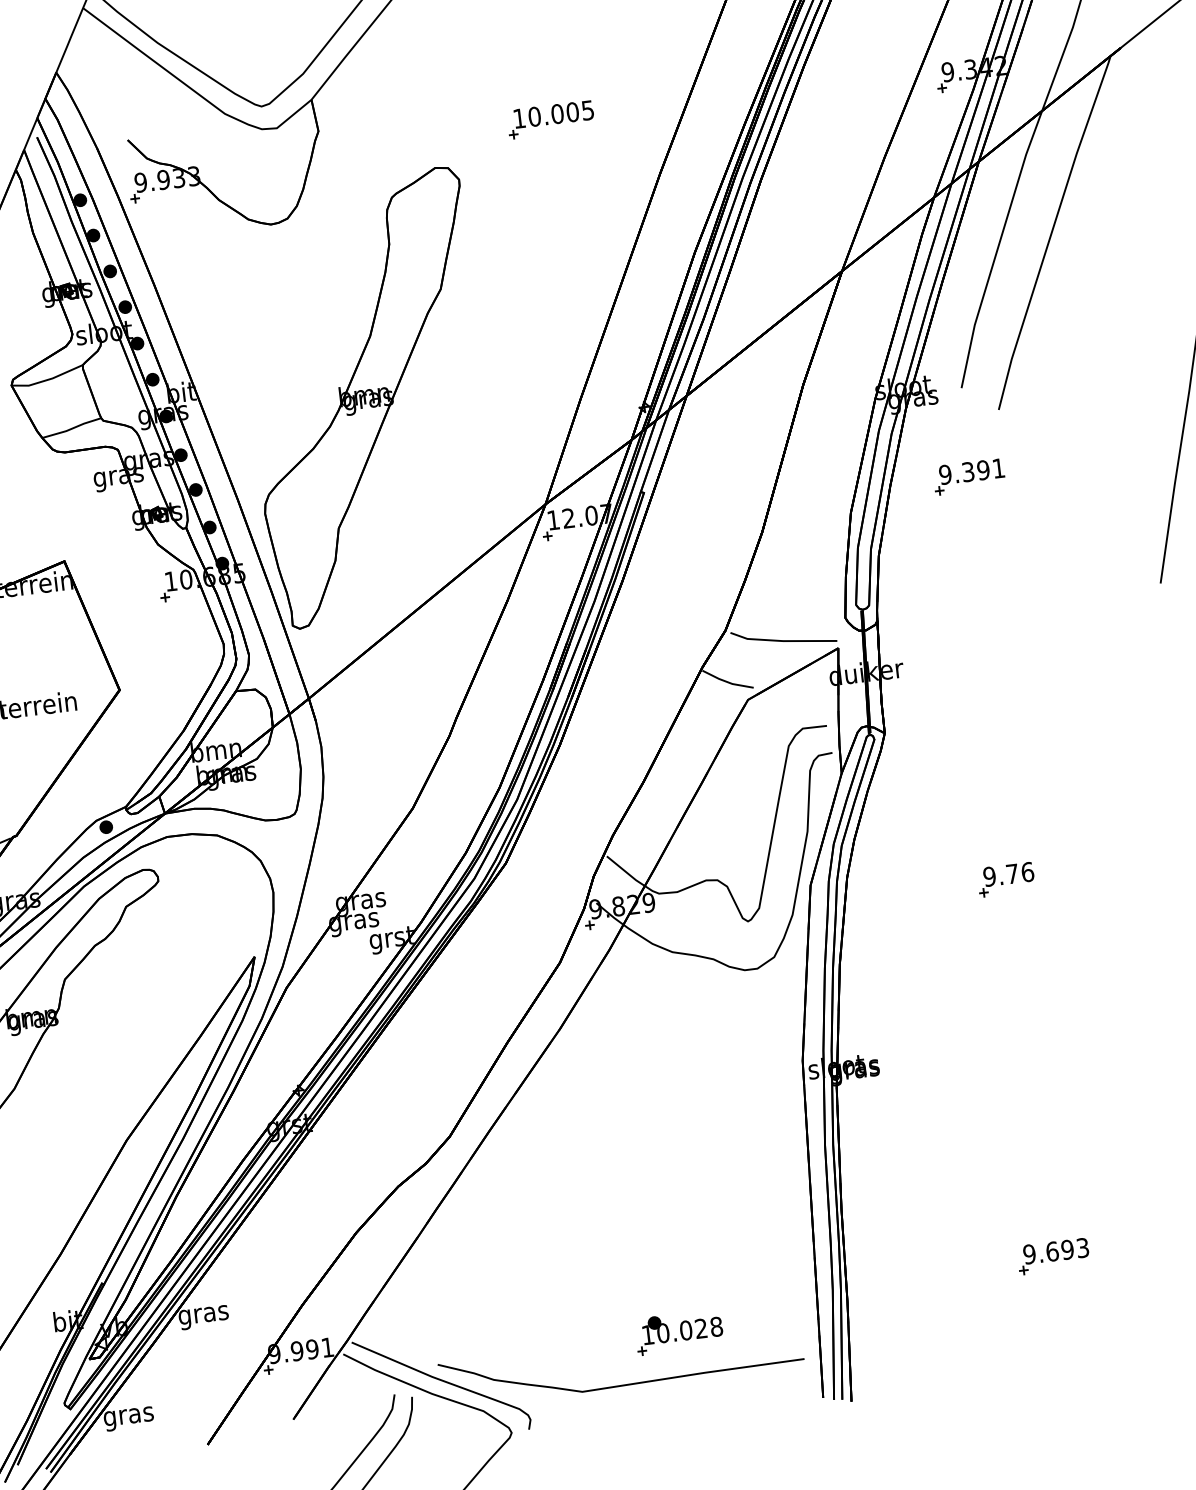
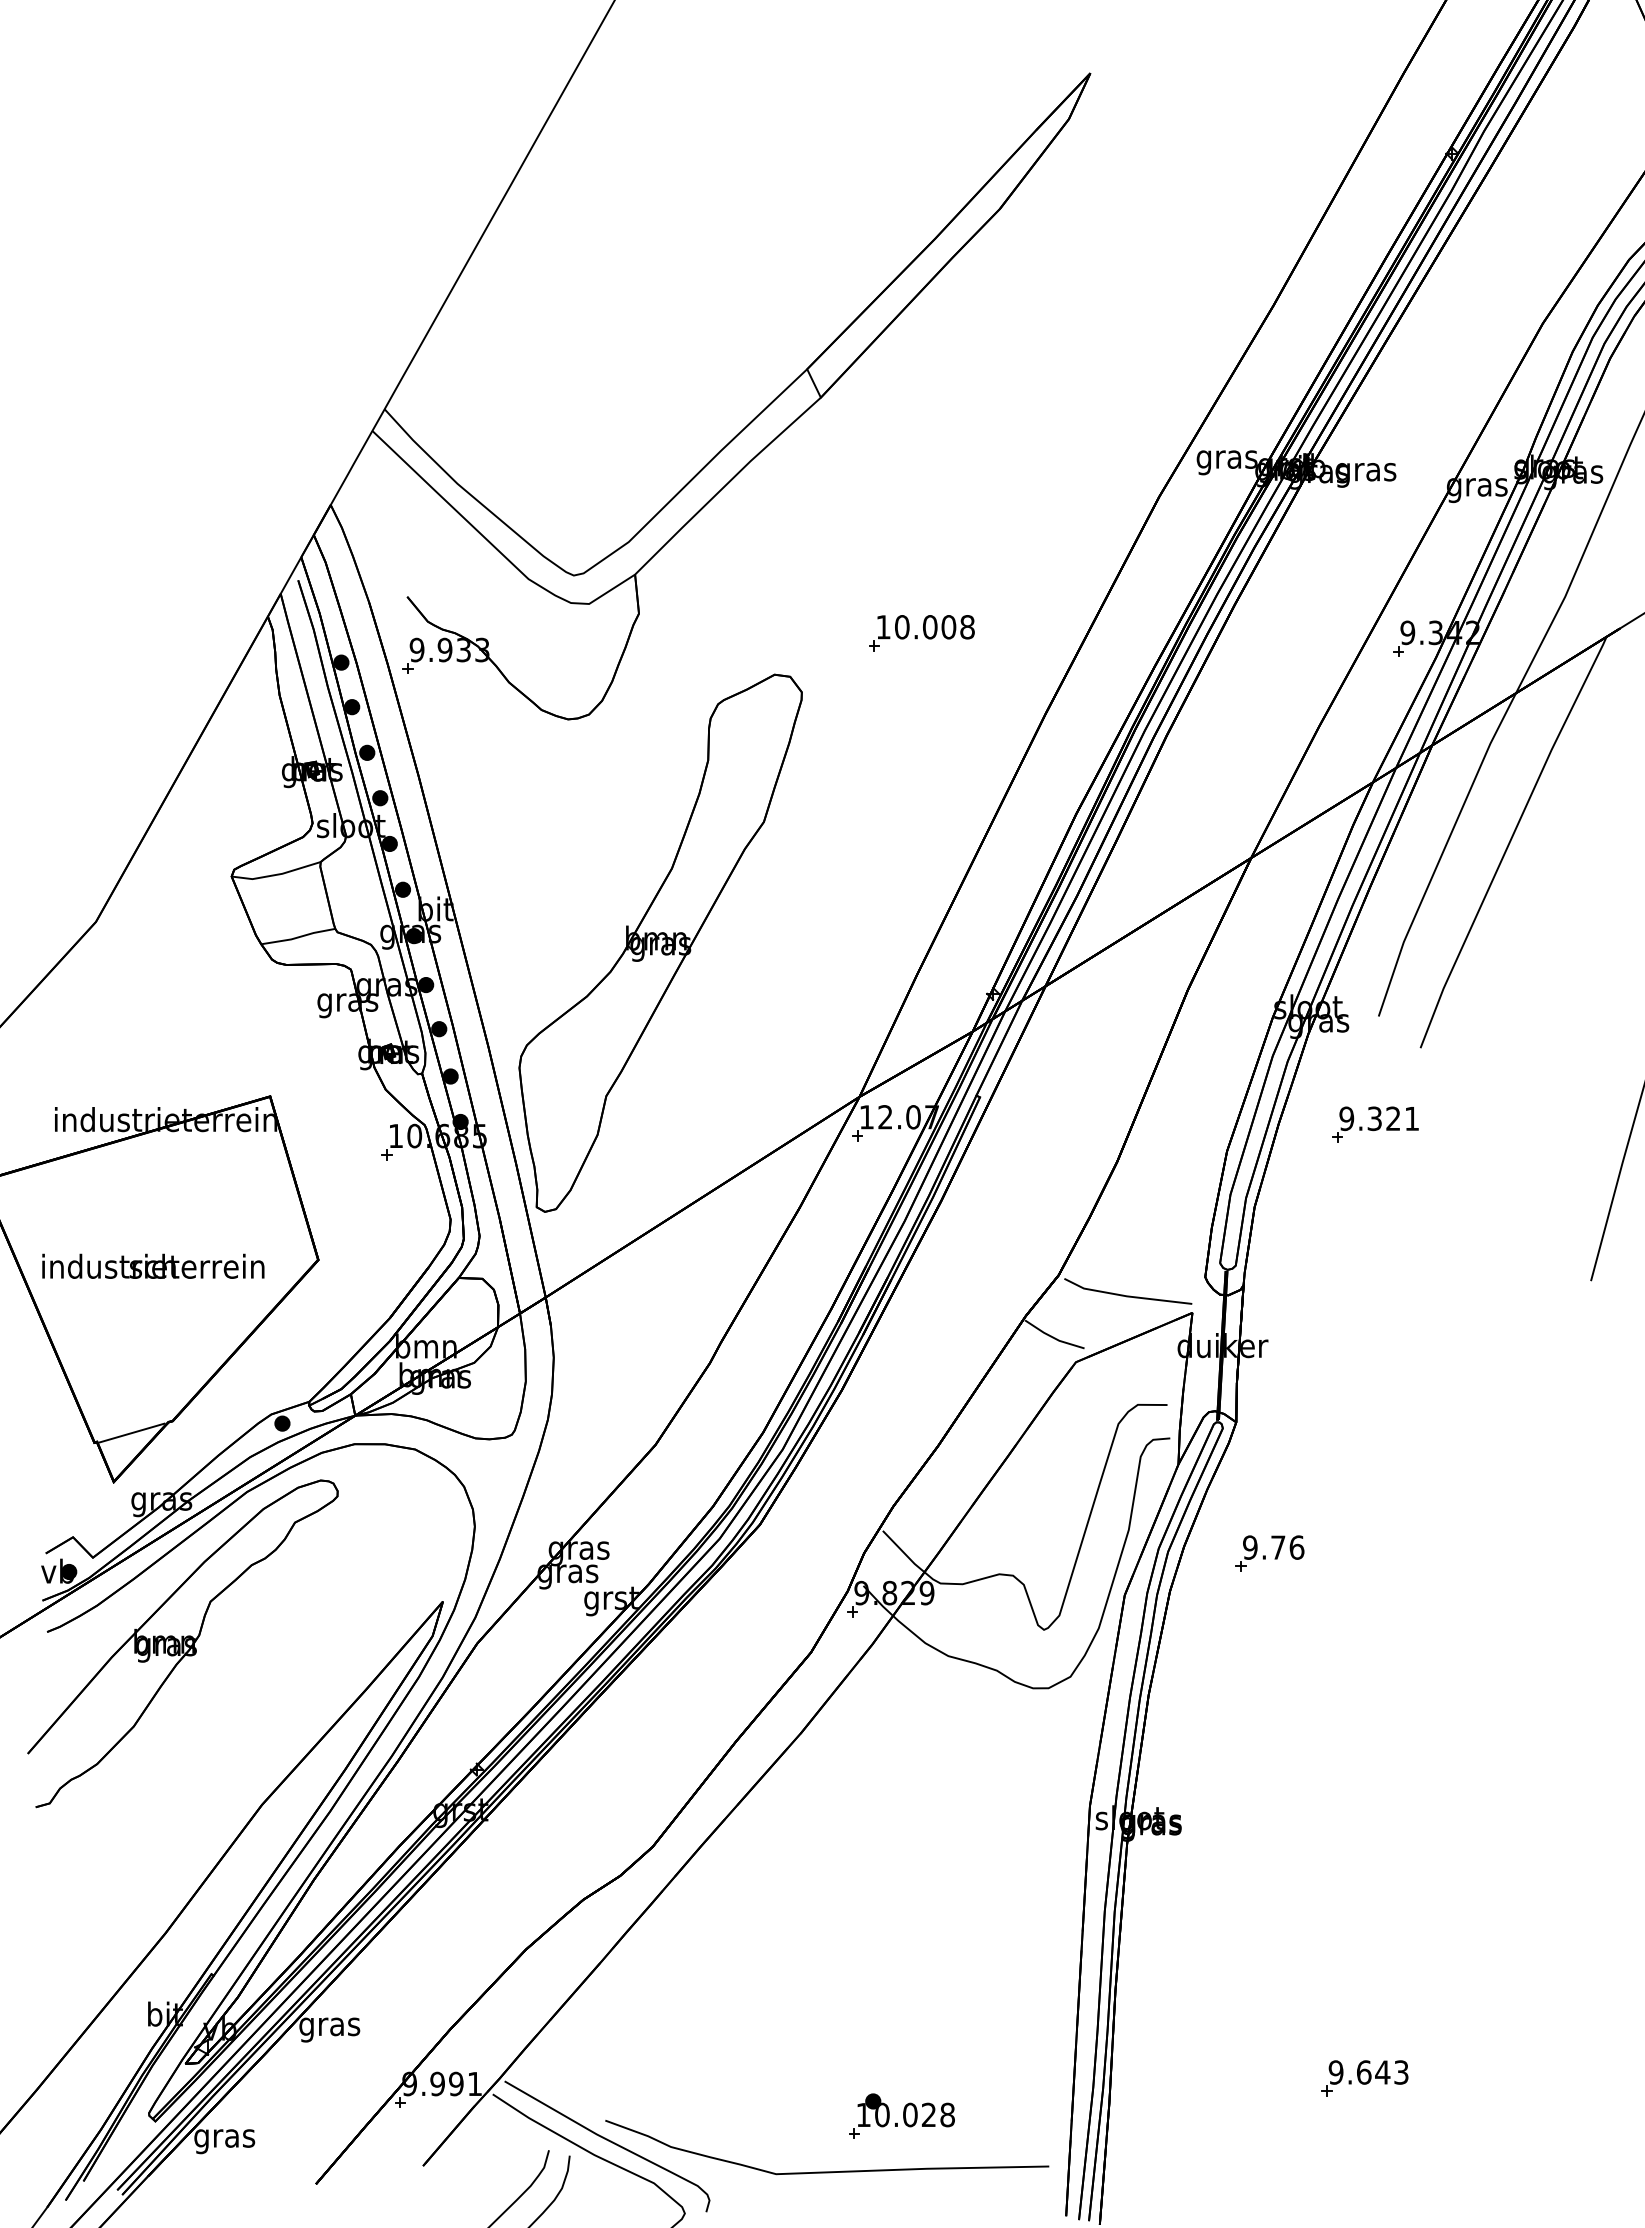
text: (588, 110) -> (967, 627), 10.005 -> 10.008
text: (983, 469) -> (1393, 1118), 9.391 -> 9.321
part: (1005, 879) -> (1269, 1553), moved
text: (1067, 1249) -> (1382, 2072), 9.693 -> 9.643

